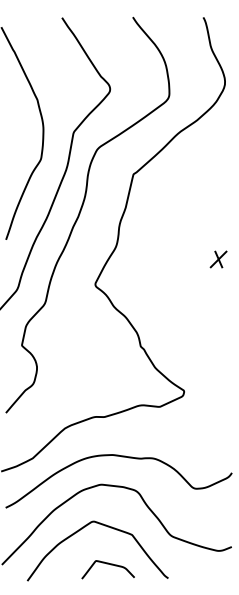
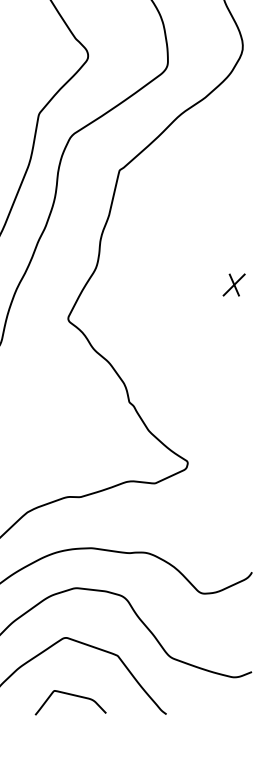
curve: (107, 564) -> (69, 695), moved

